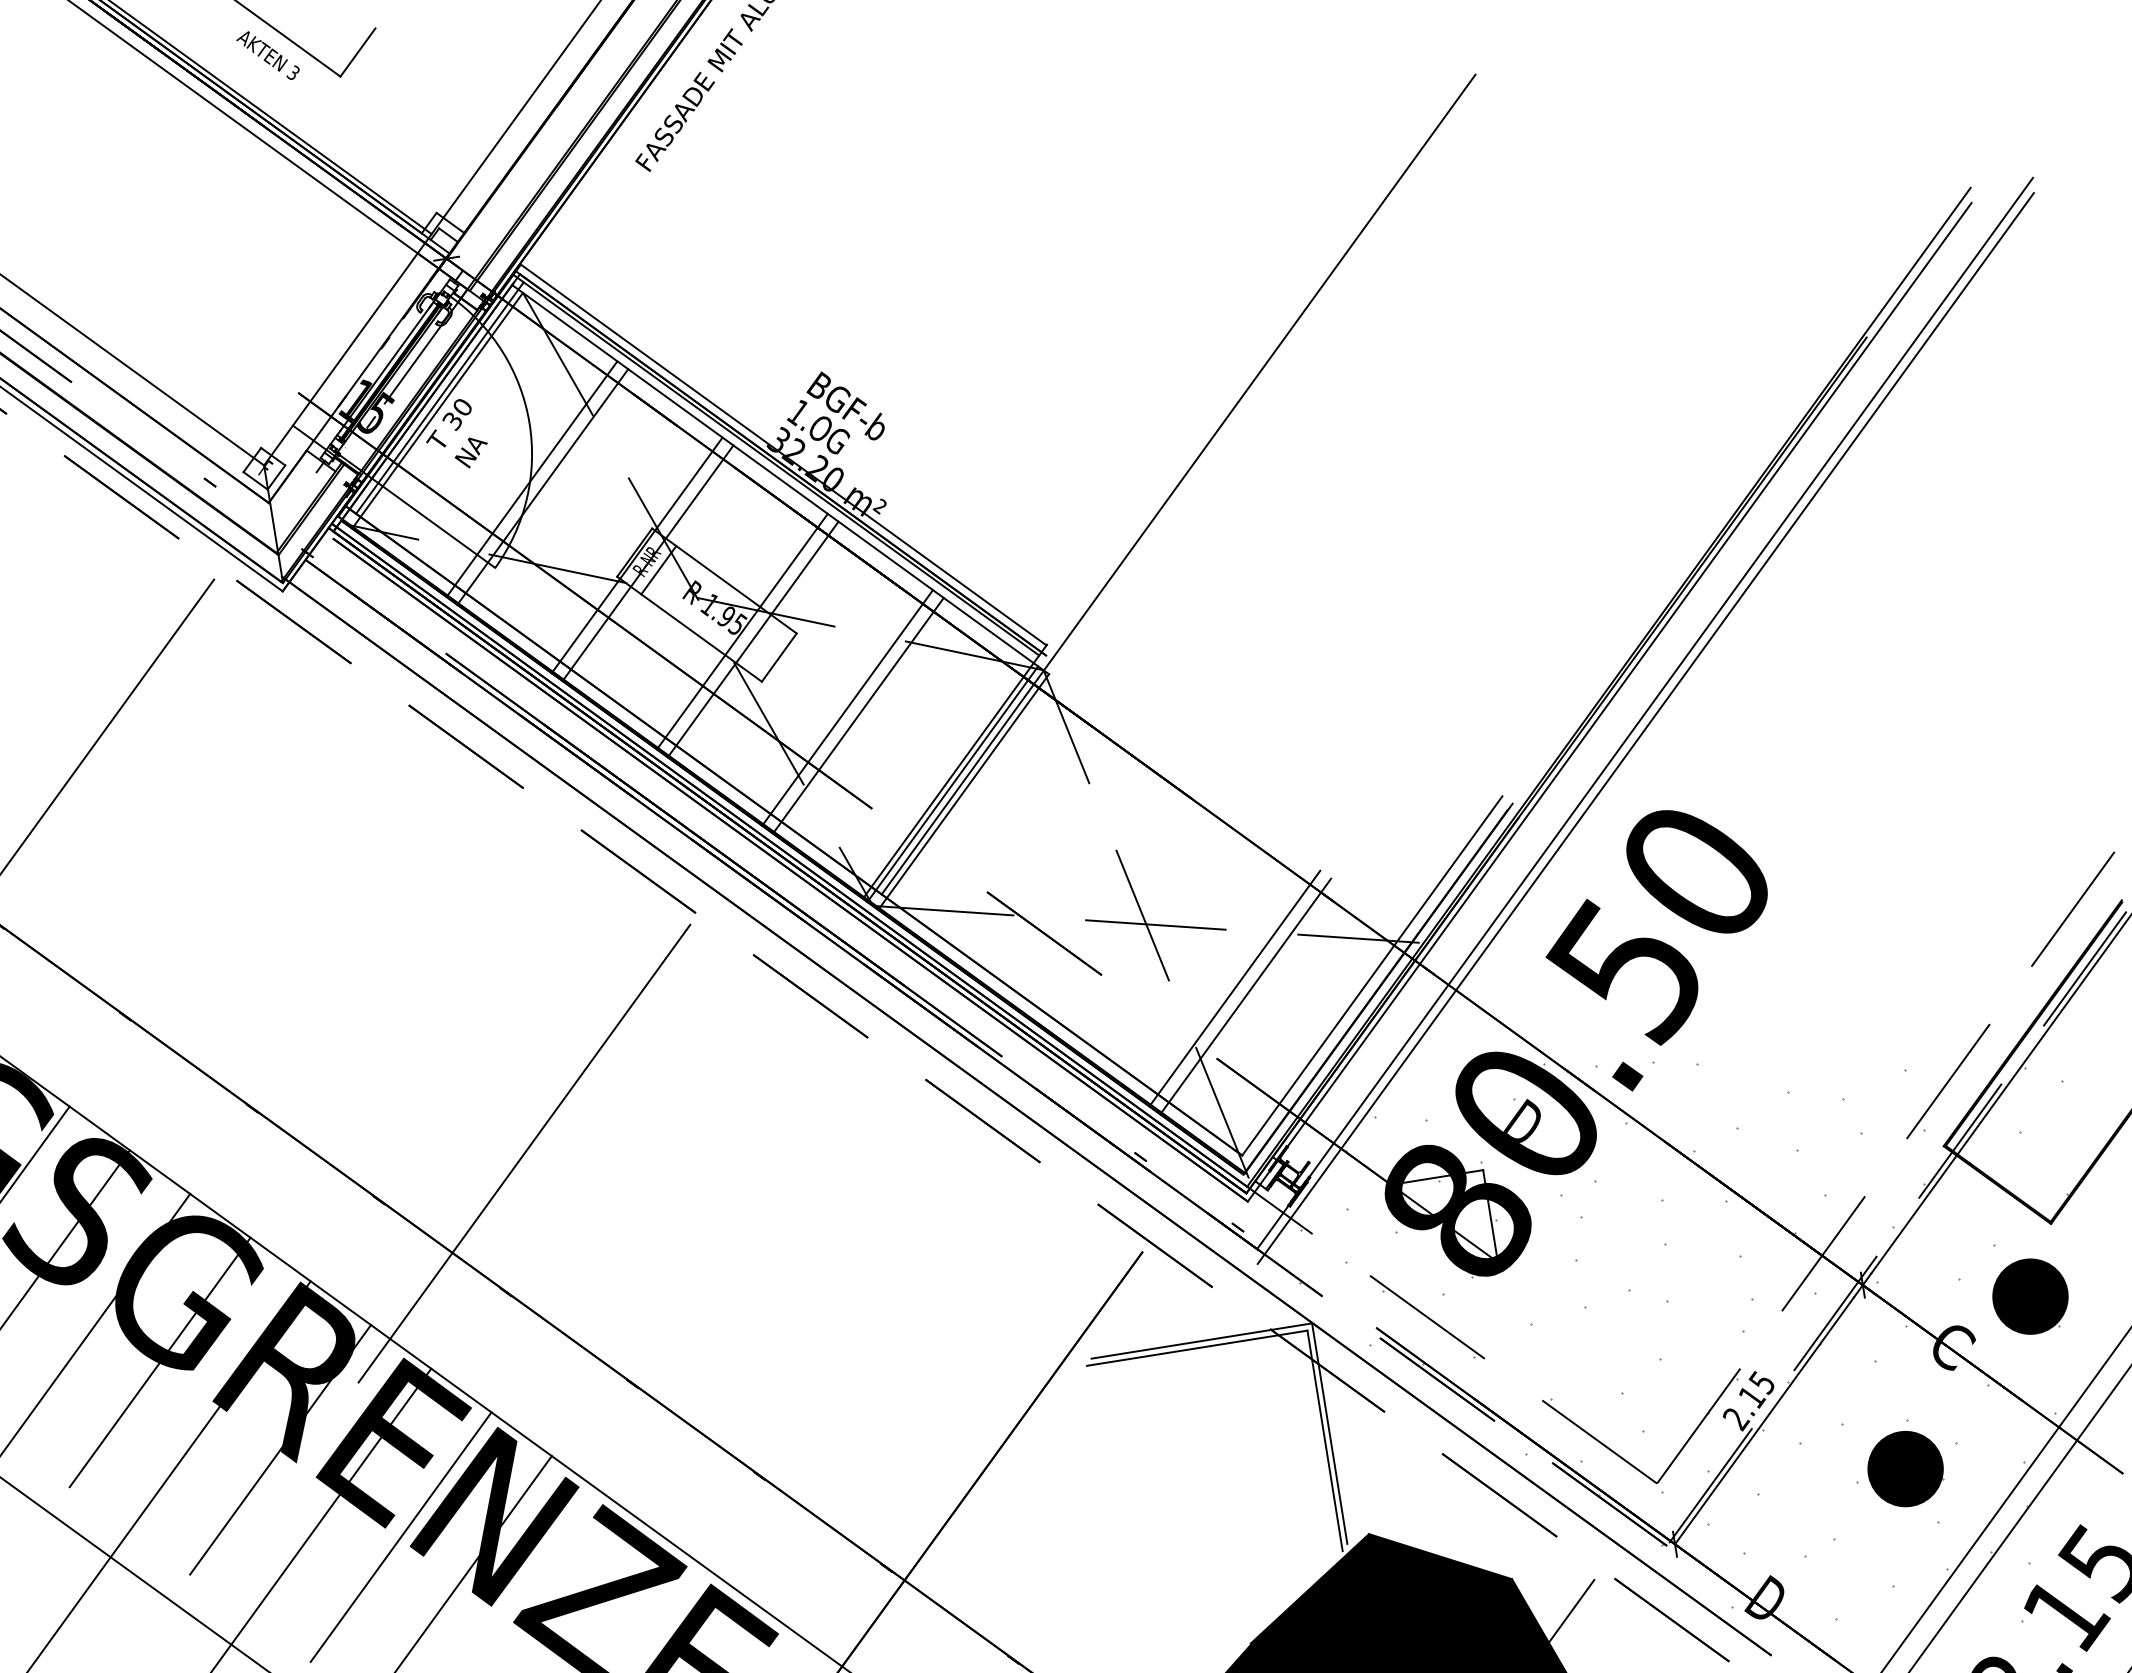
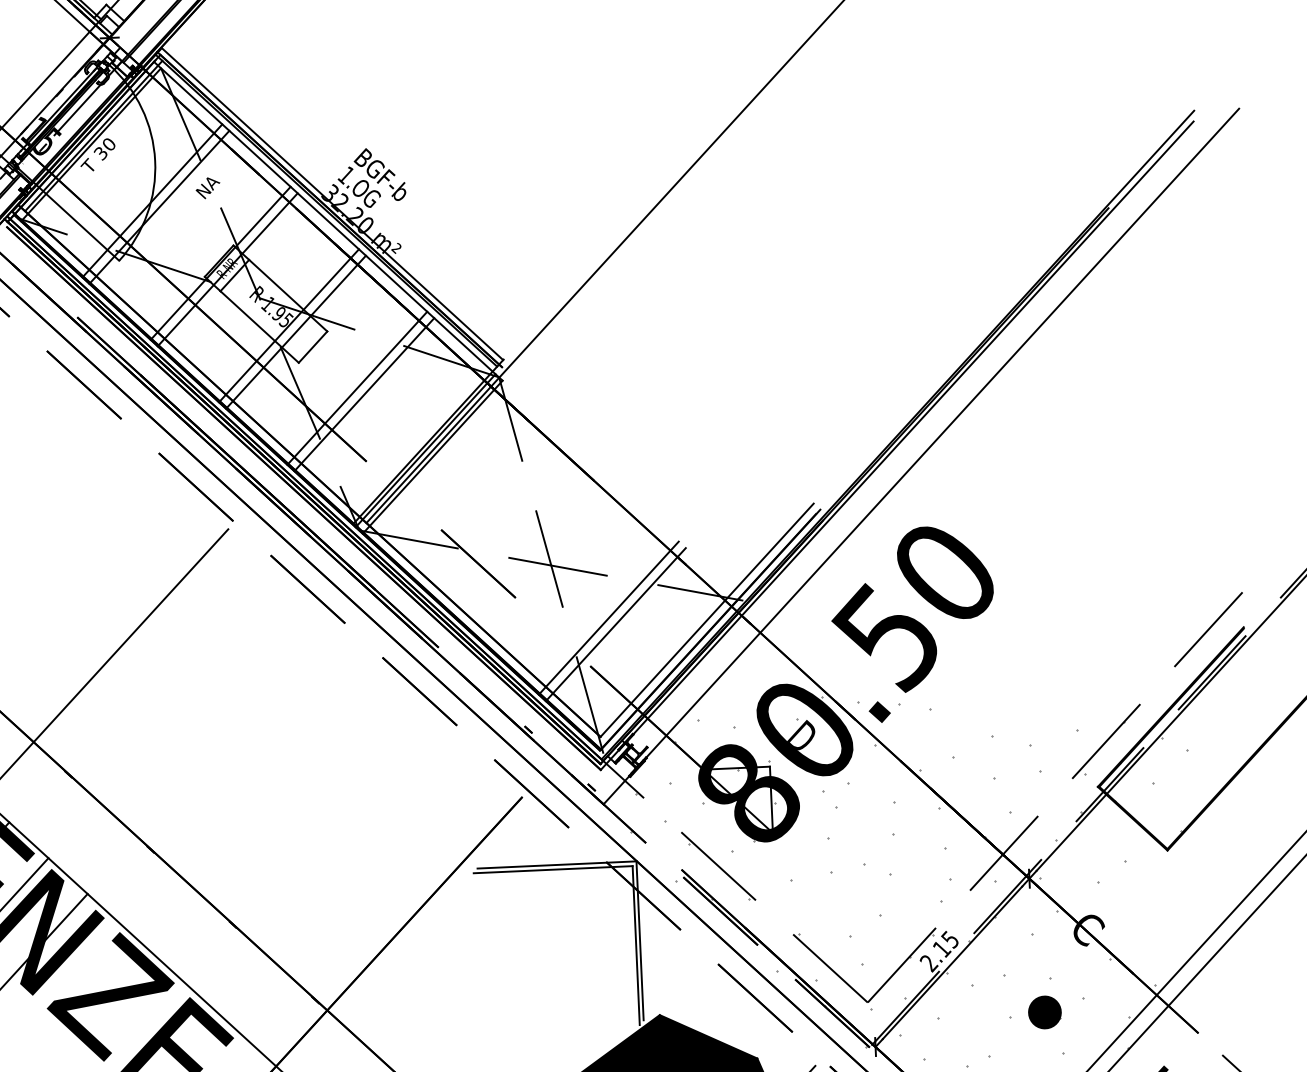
text: (470, 452) -> (207, 188), moved
line: (1645, 728) -> (920, 467), removed
part: (2030, 1296) -> (1147, 900), removed
part: (1905, 1469) -> (1044, 1012), size x0.6

